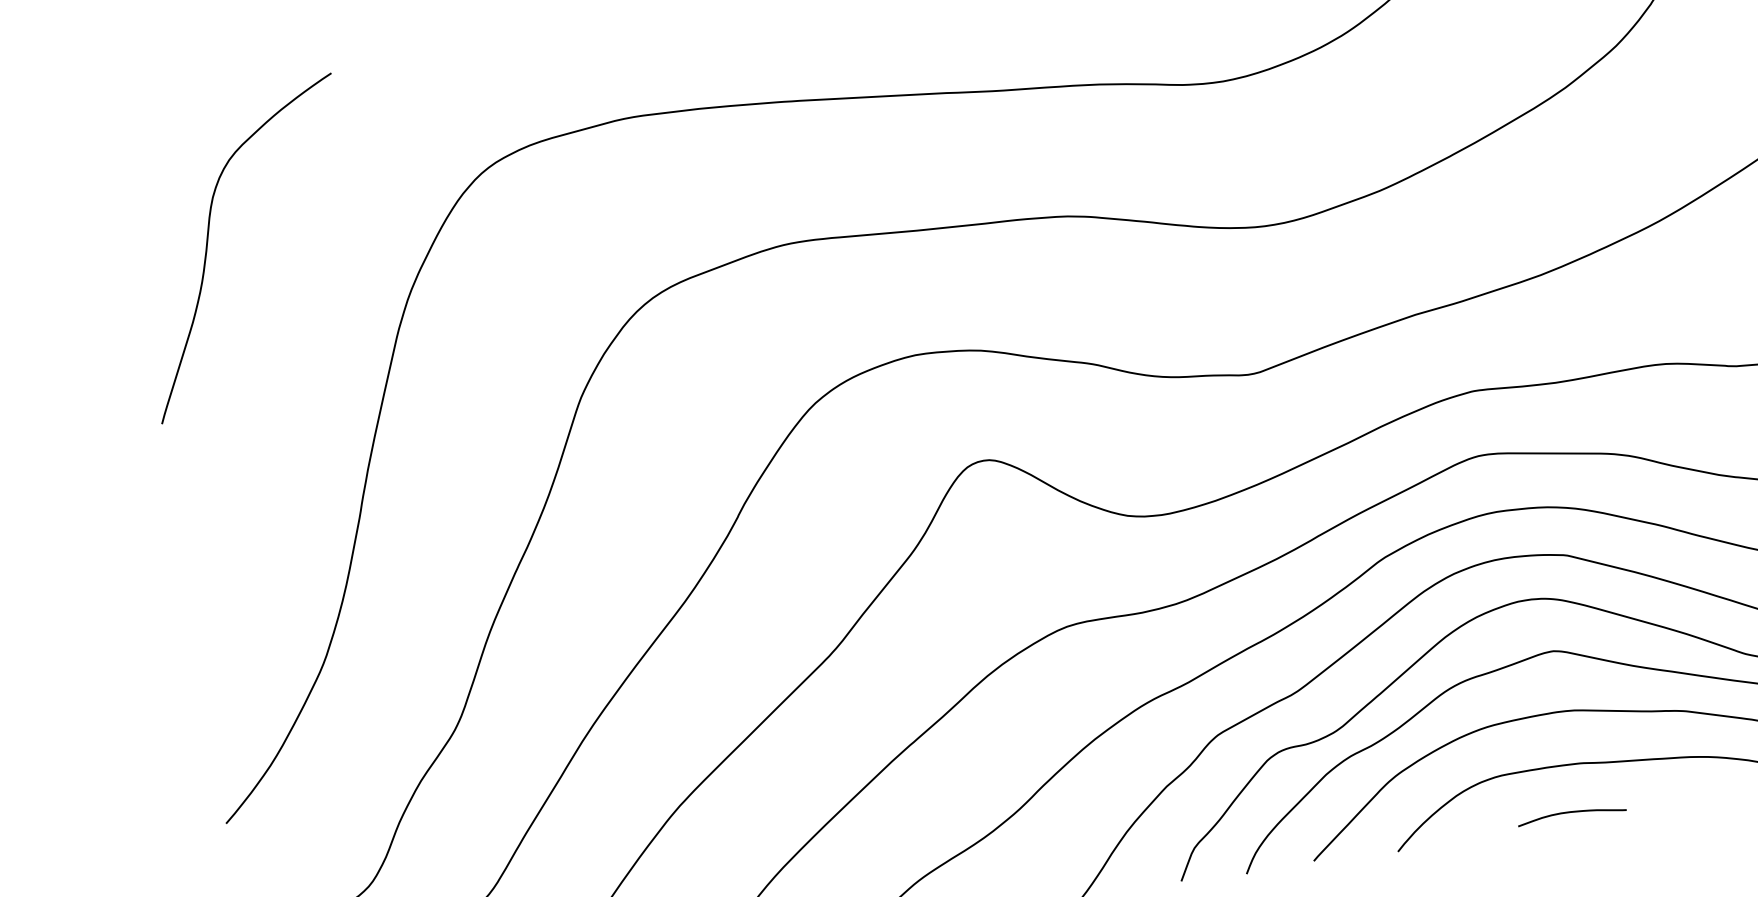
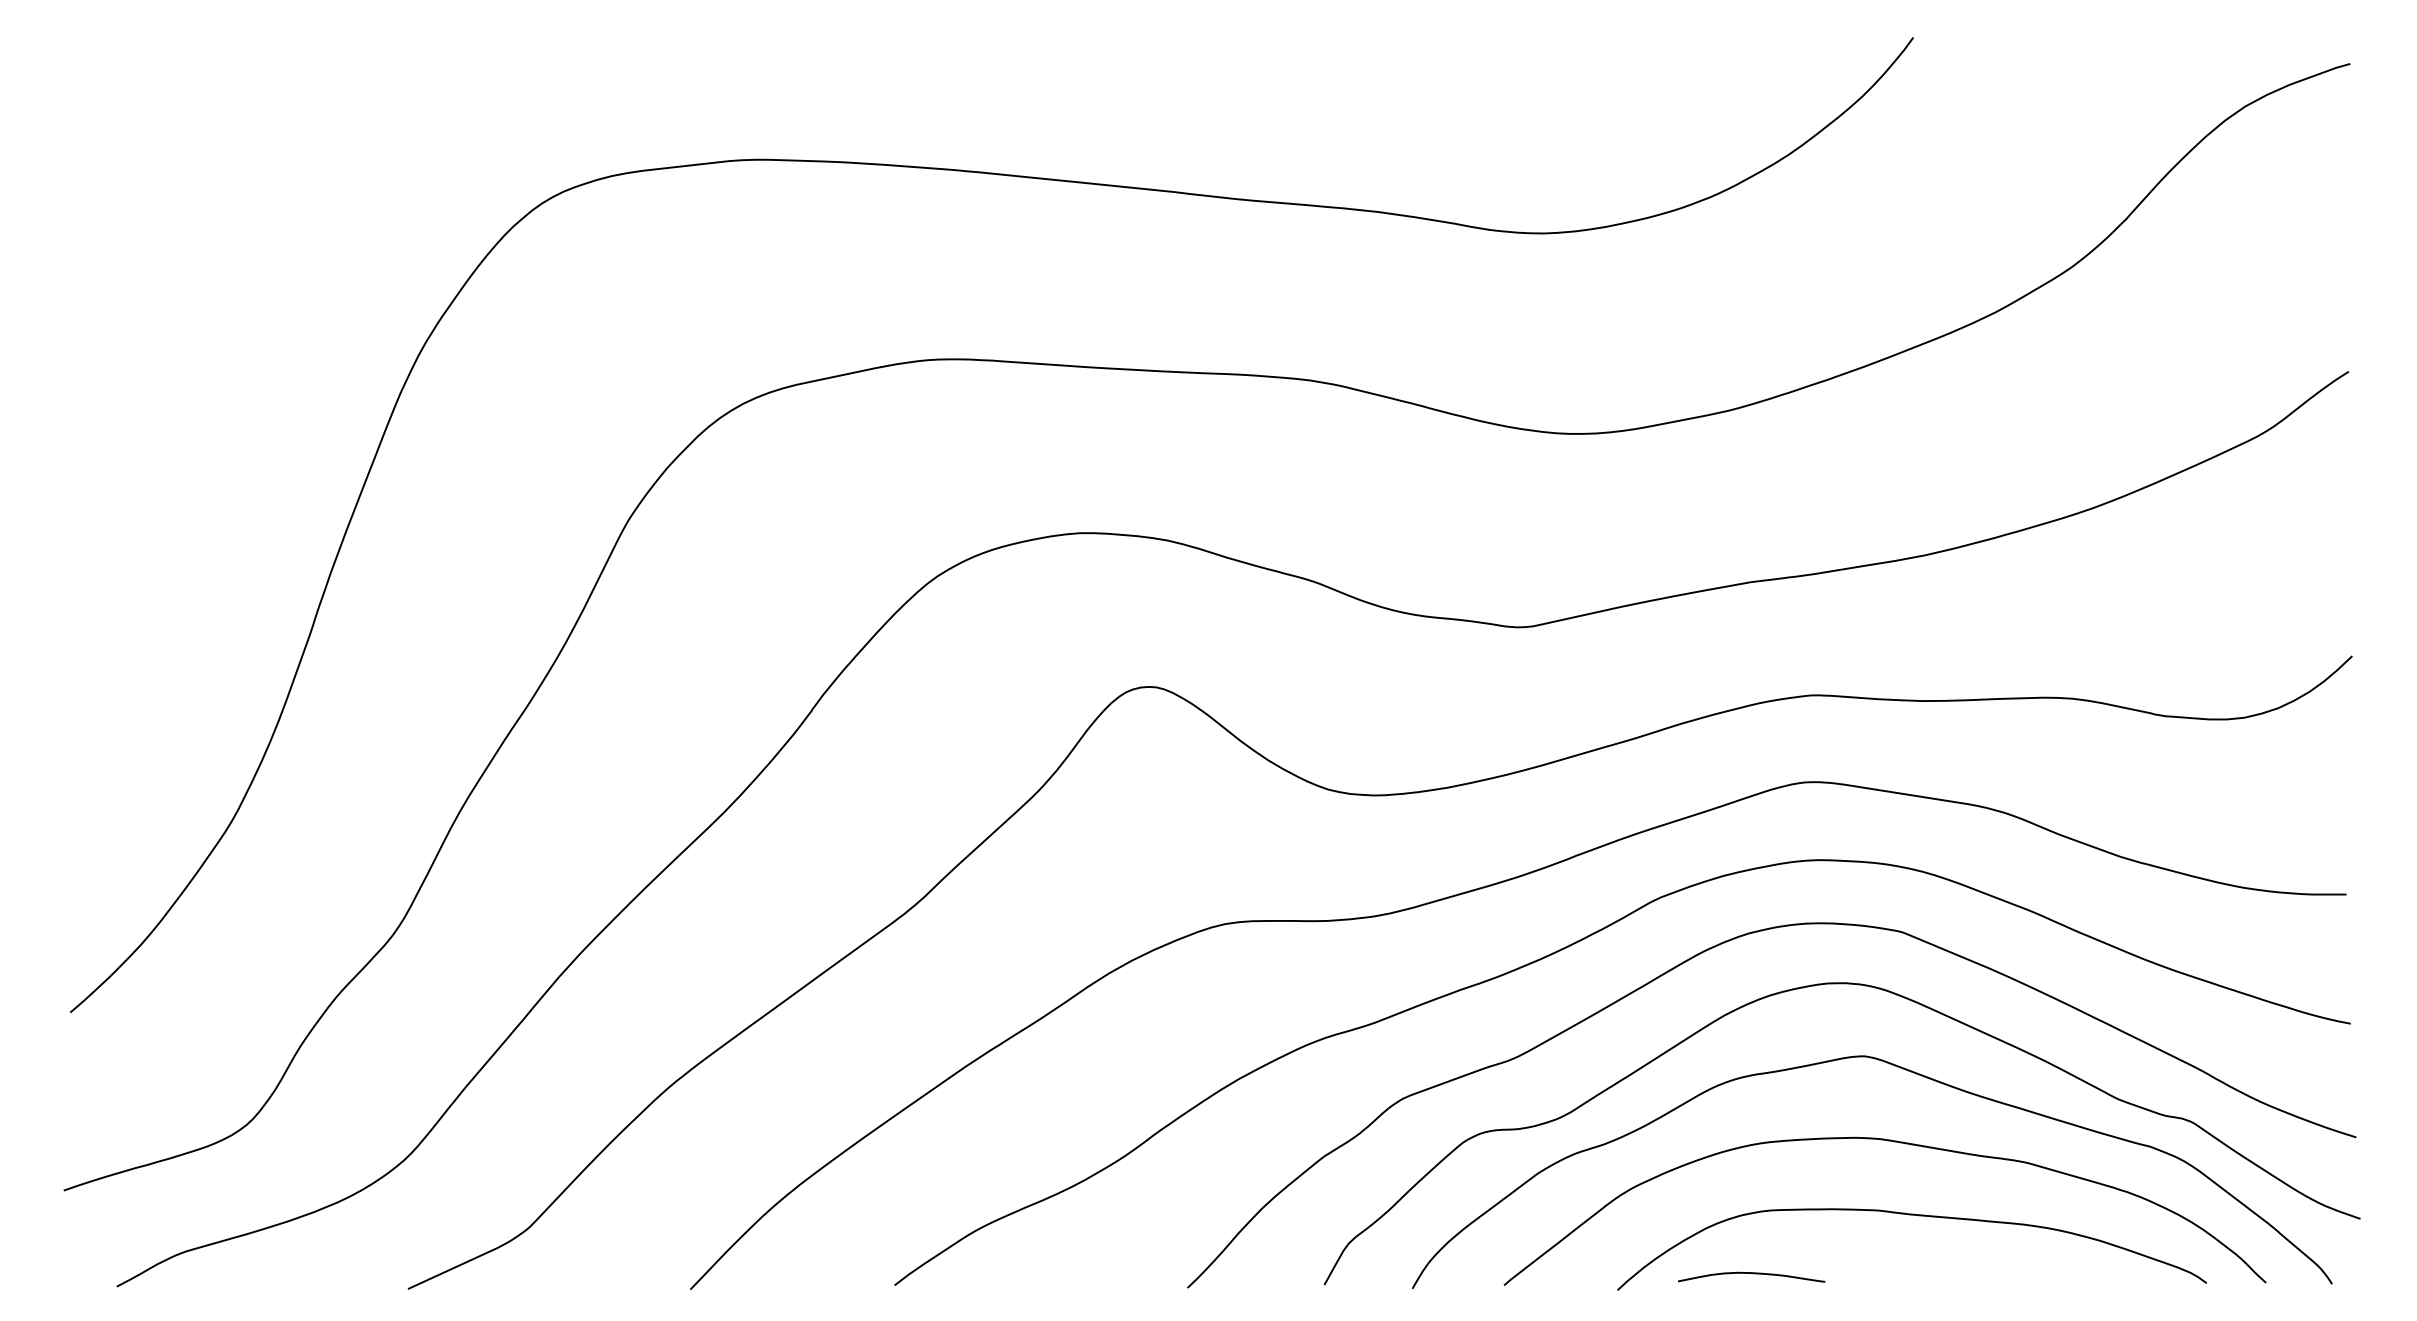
curve: (207, 246) -> (164, 243), removed
curve: (1573, 812) -> (1753, 1274), moved

